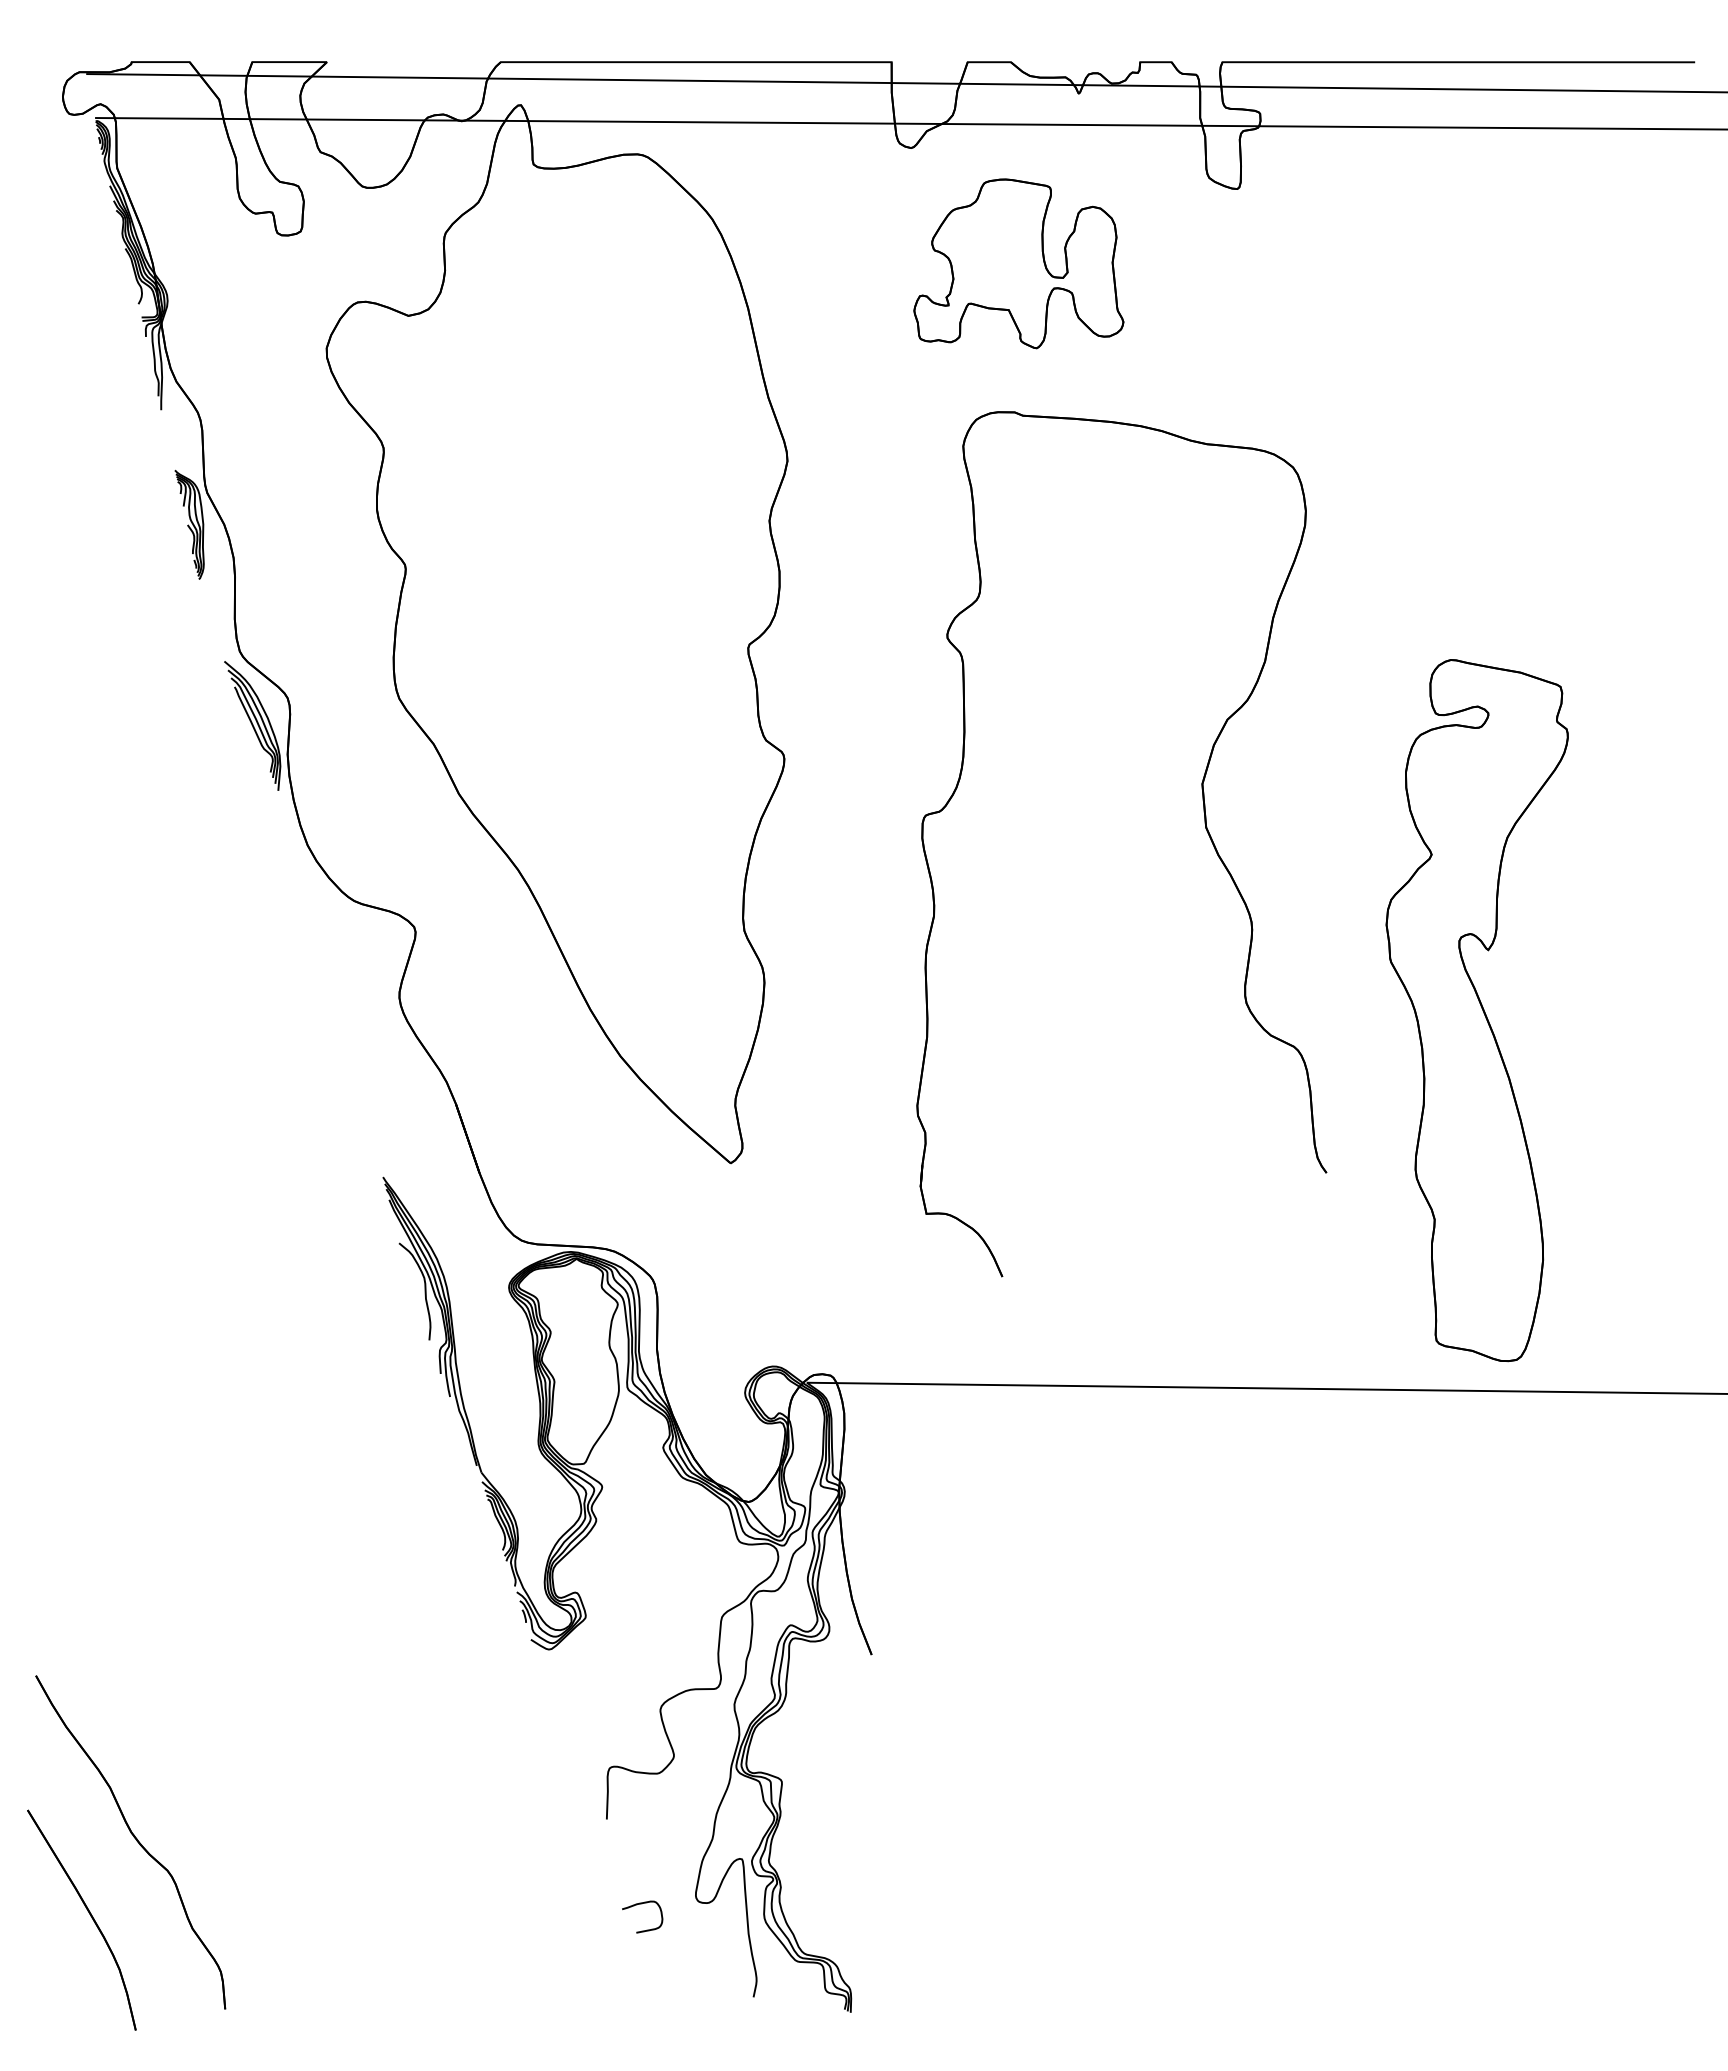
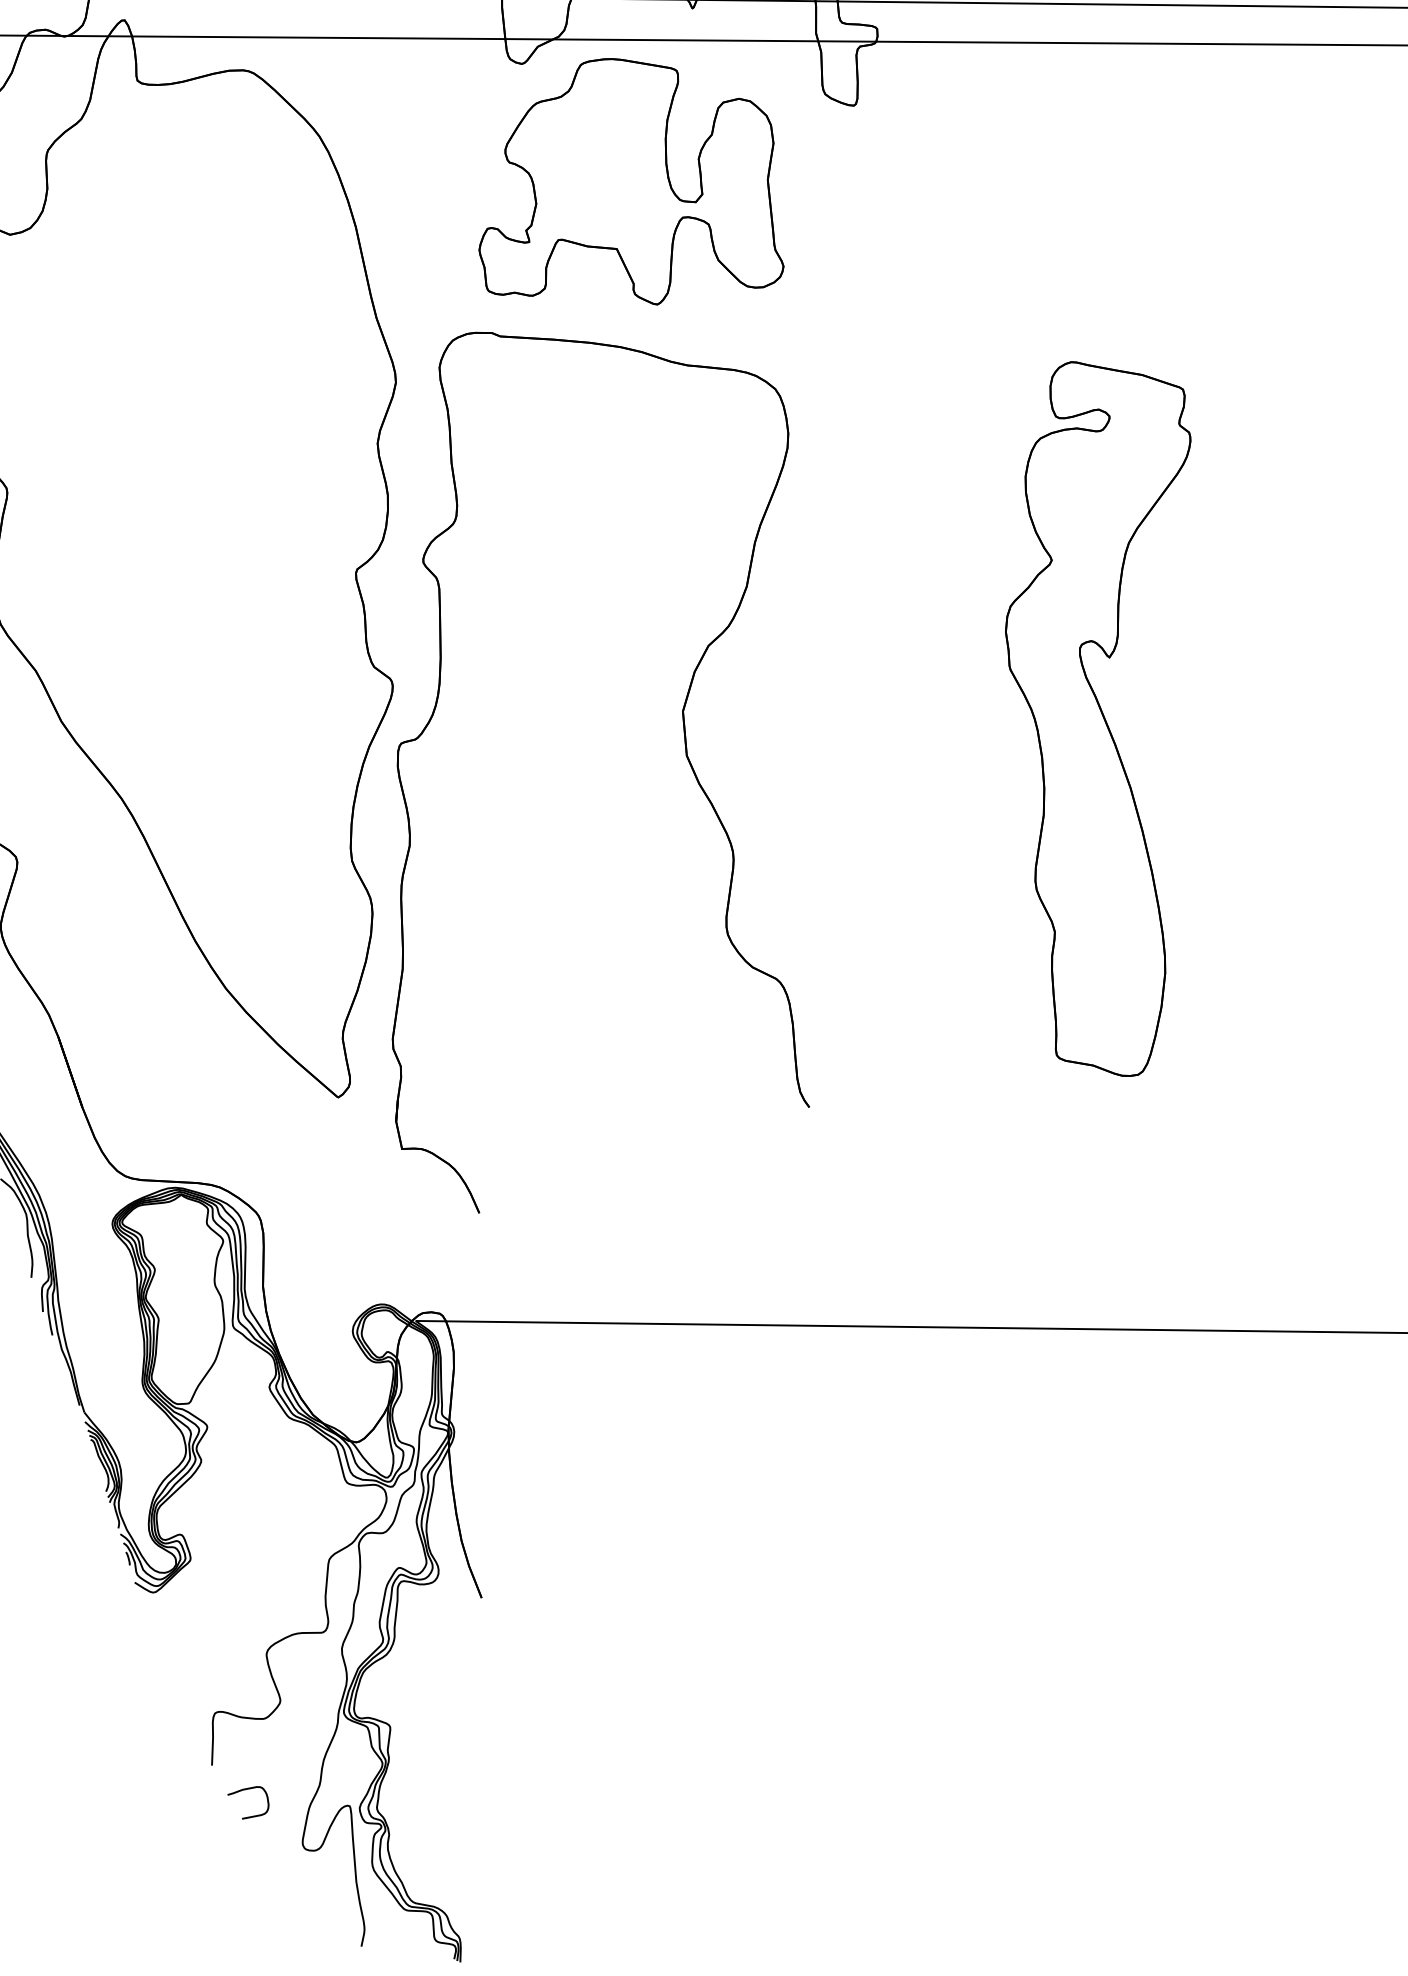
part: (1018, 263) -> (631, 181), size x1.43
part: (1205, 828) -> (686, 756), moved
part: (1476, 1010) -> (1097, 719), moved
curve: (642, 1904) -> (248, 1790), moved

